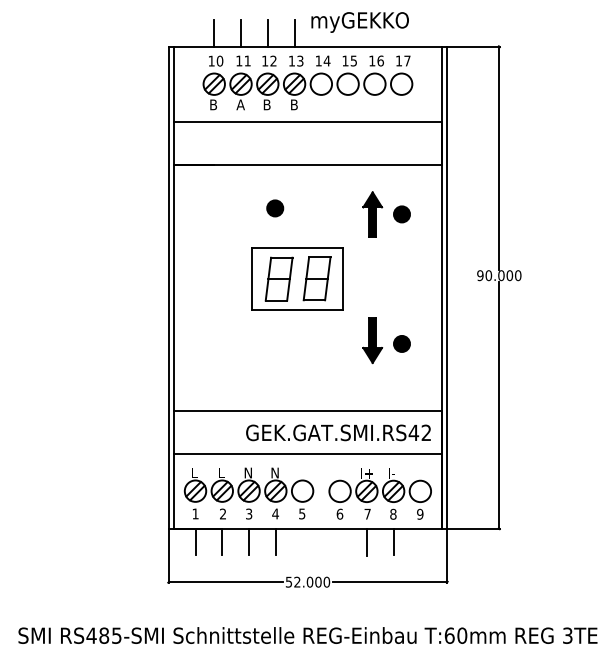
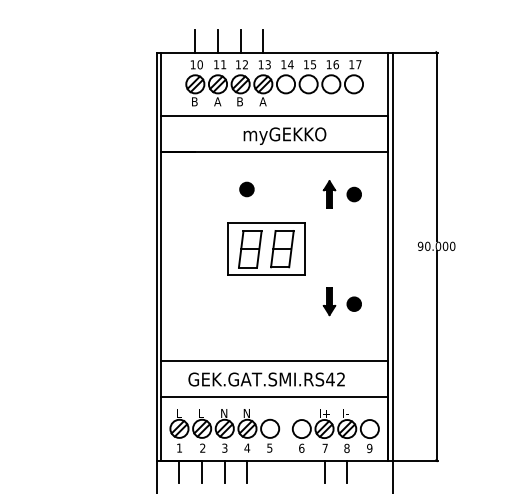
text: (359, 22) -> (284, 136), moved
text: (294, 104) -> (263, 101), B -> A
part: (372, 214) -> (329, 194), size x0.71
part: (372, 340) -> (329, 301), size x0.71
text: (338, 432) -> (266, 379), moved

